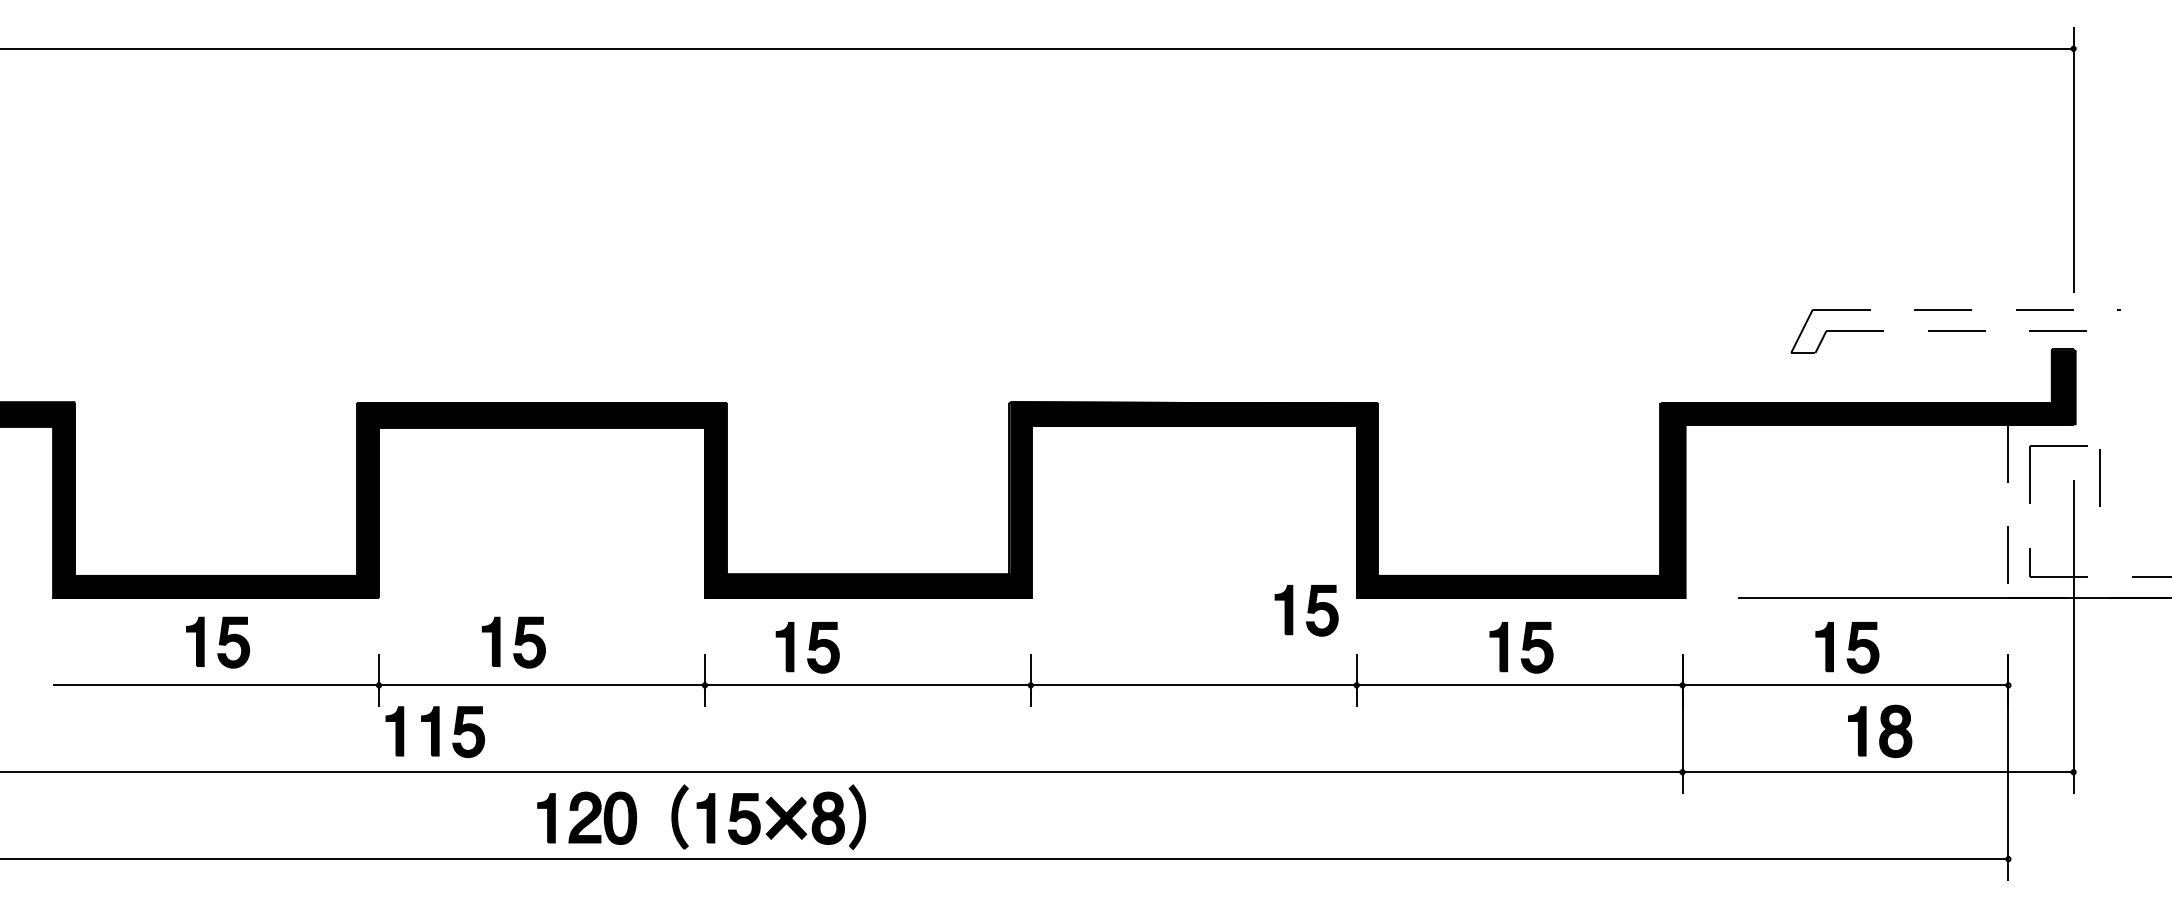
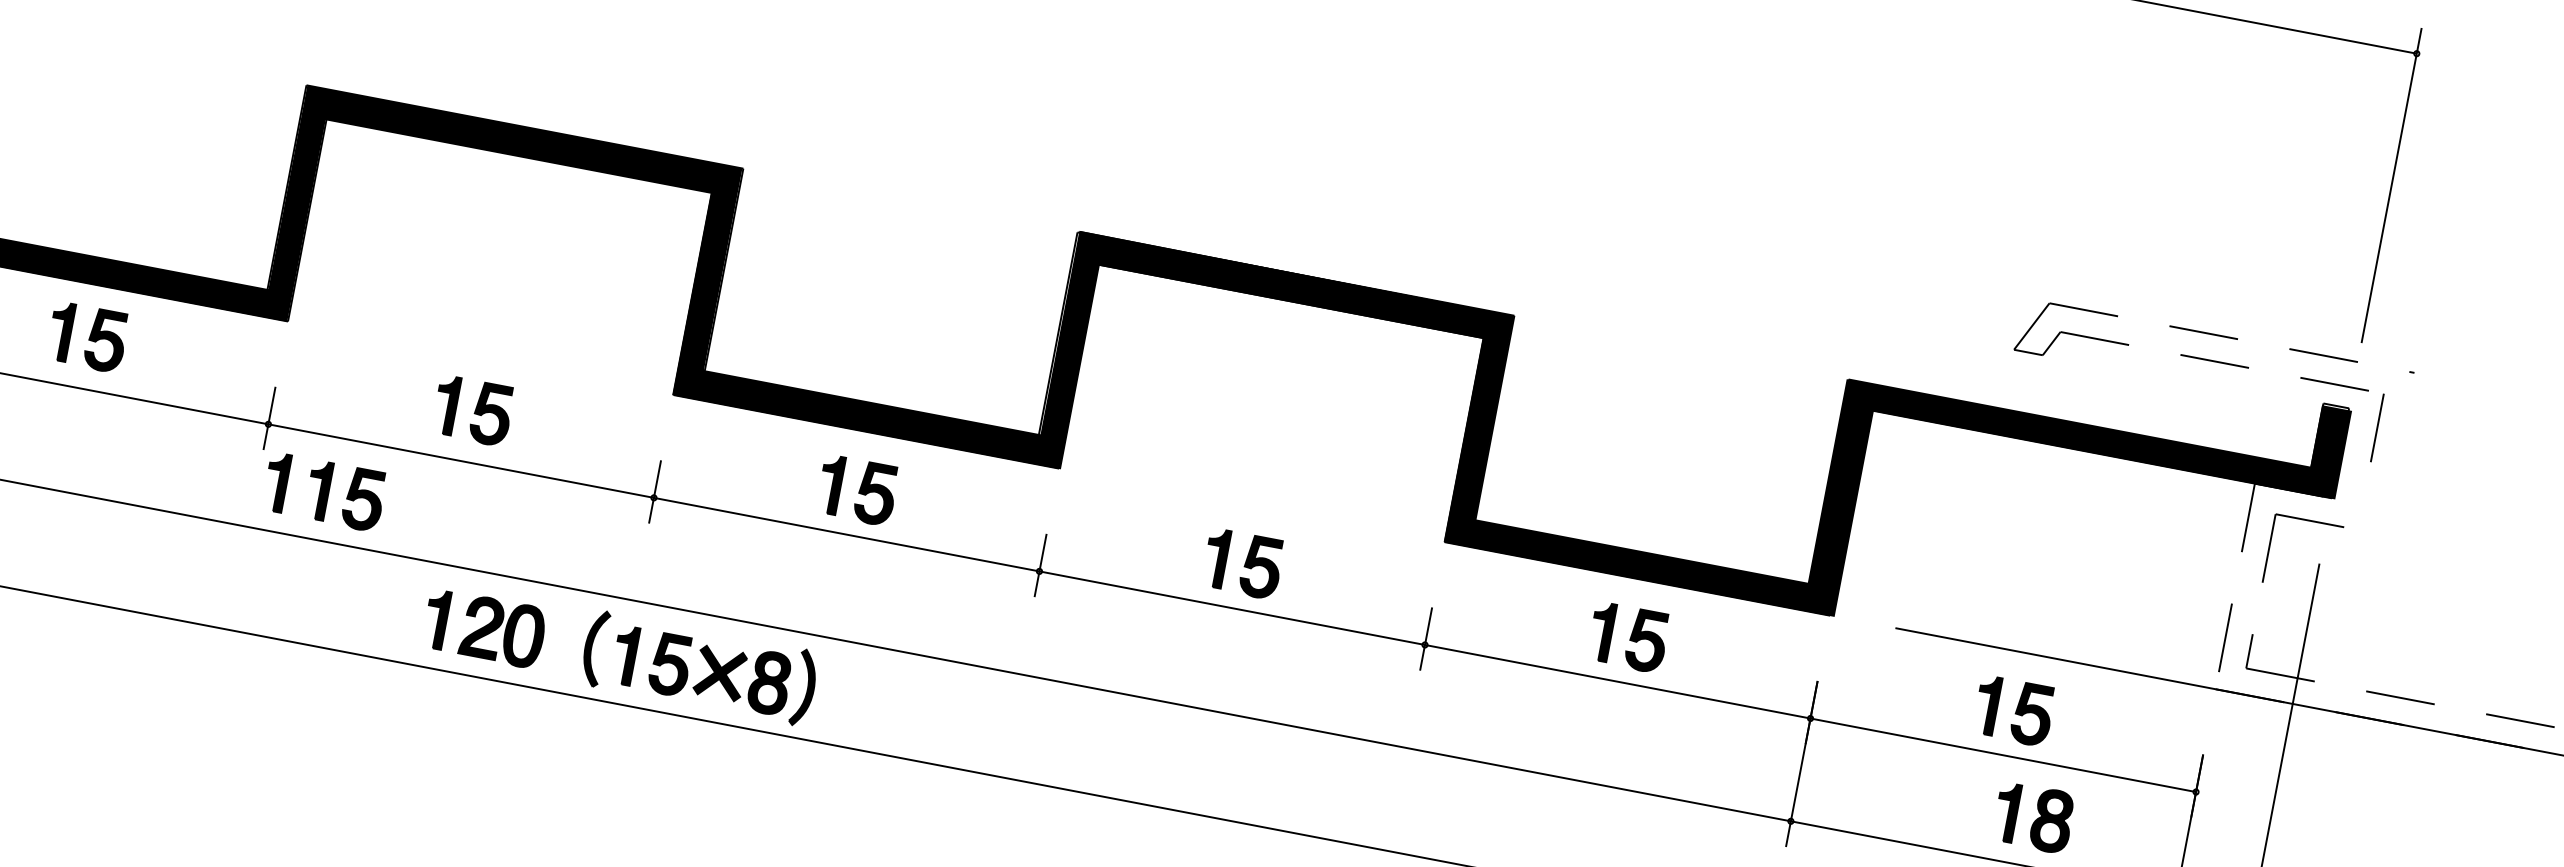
line: (2099, 477) -> (2377, 427), moved
part: (1306, 610) -> (1242, 563), moved
part: (513, 642) -> (472, 410), moved
part: (807, 647) -> (857, 490), moved

